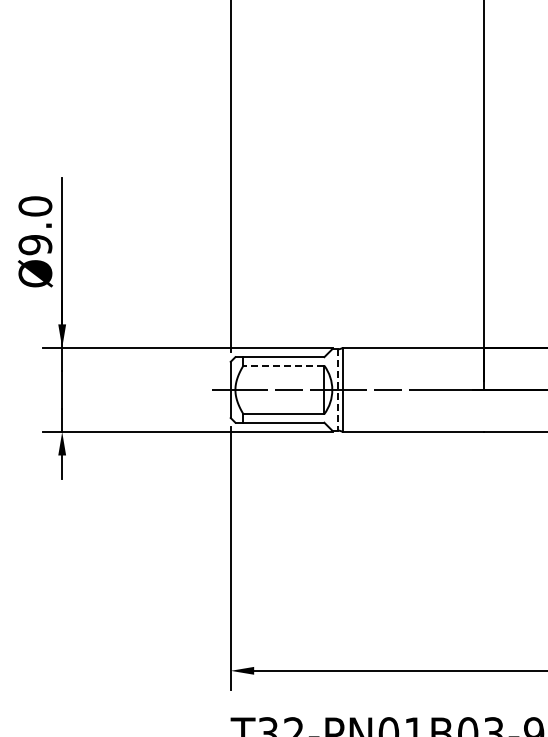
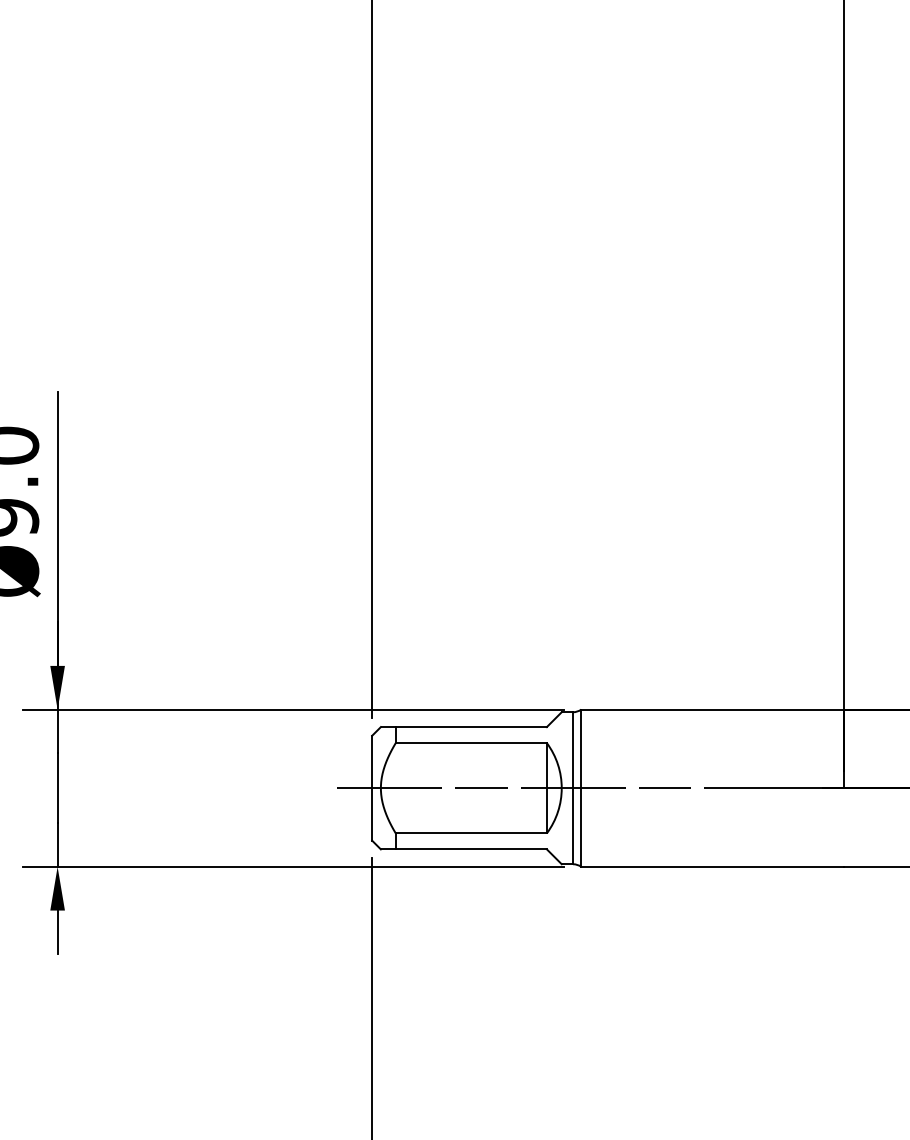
line: (283, 365) -> (470, 742), dashed -> solid
line: (338, 389) -> (573, 787), dashed -> solid

